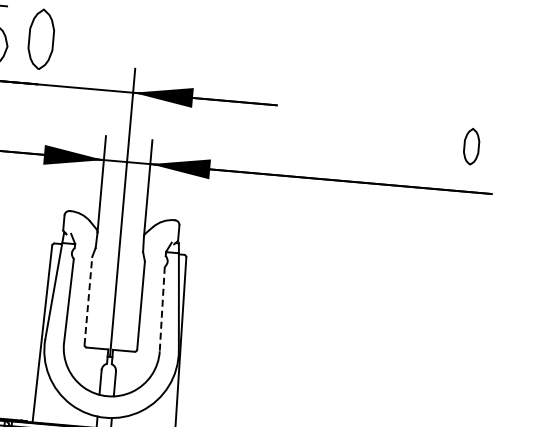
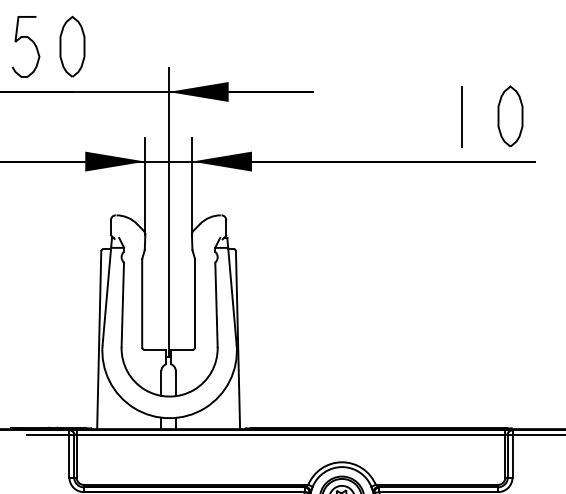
line: (422, 142) -> (461, 116), added
part: (471, 145) -> (510, 115), size x1.67
line: (88, 300) -> (142, 302), dashed -> solid
line: (162, 309) -> (216, 305), dashed -> solid

